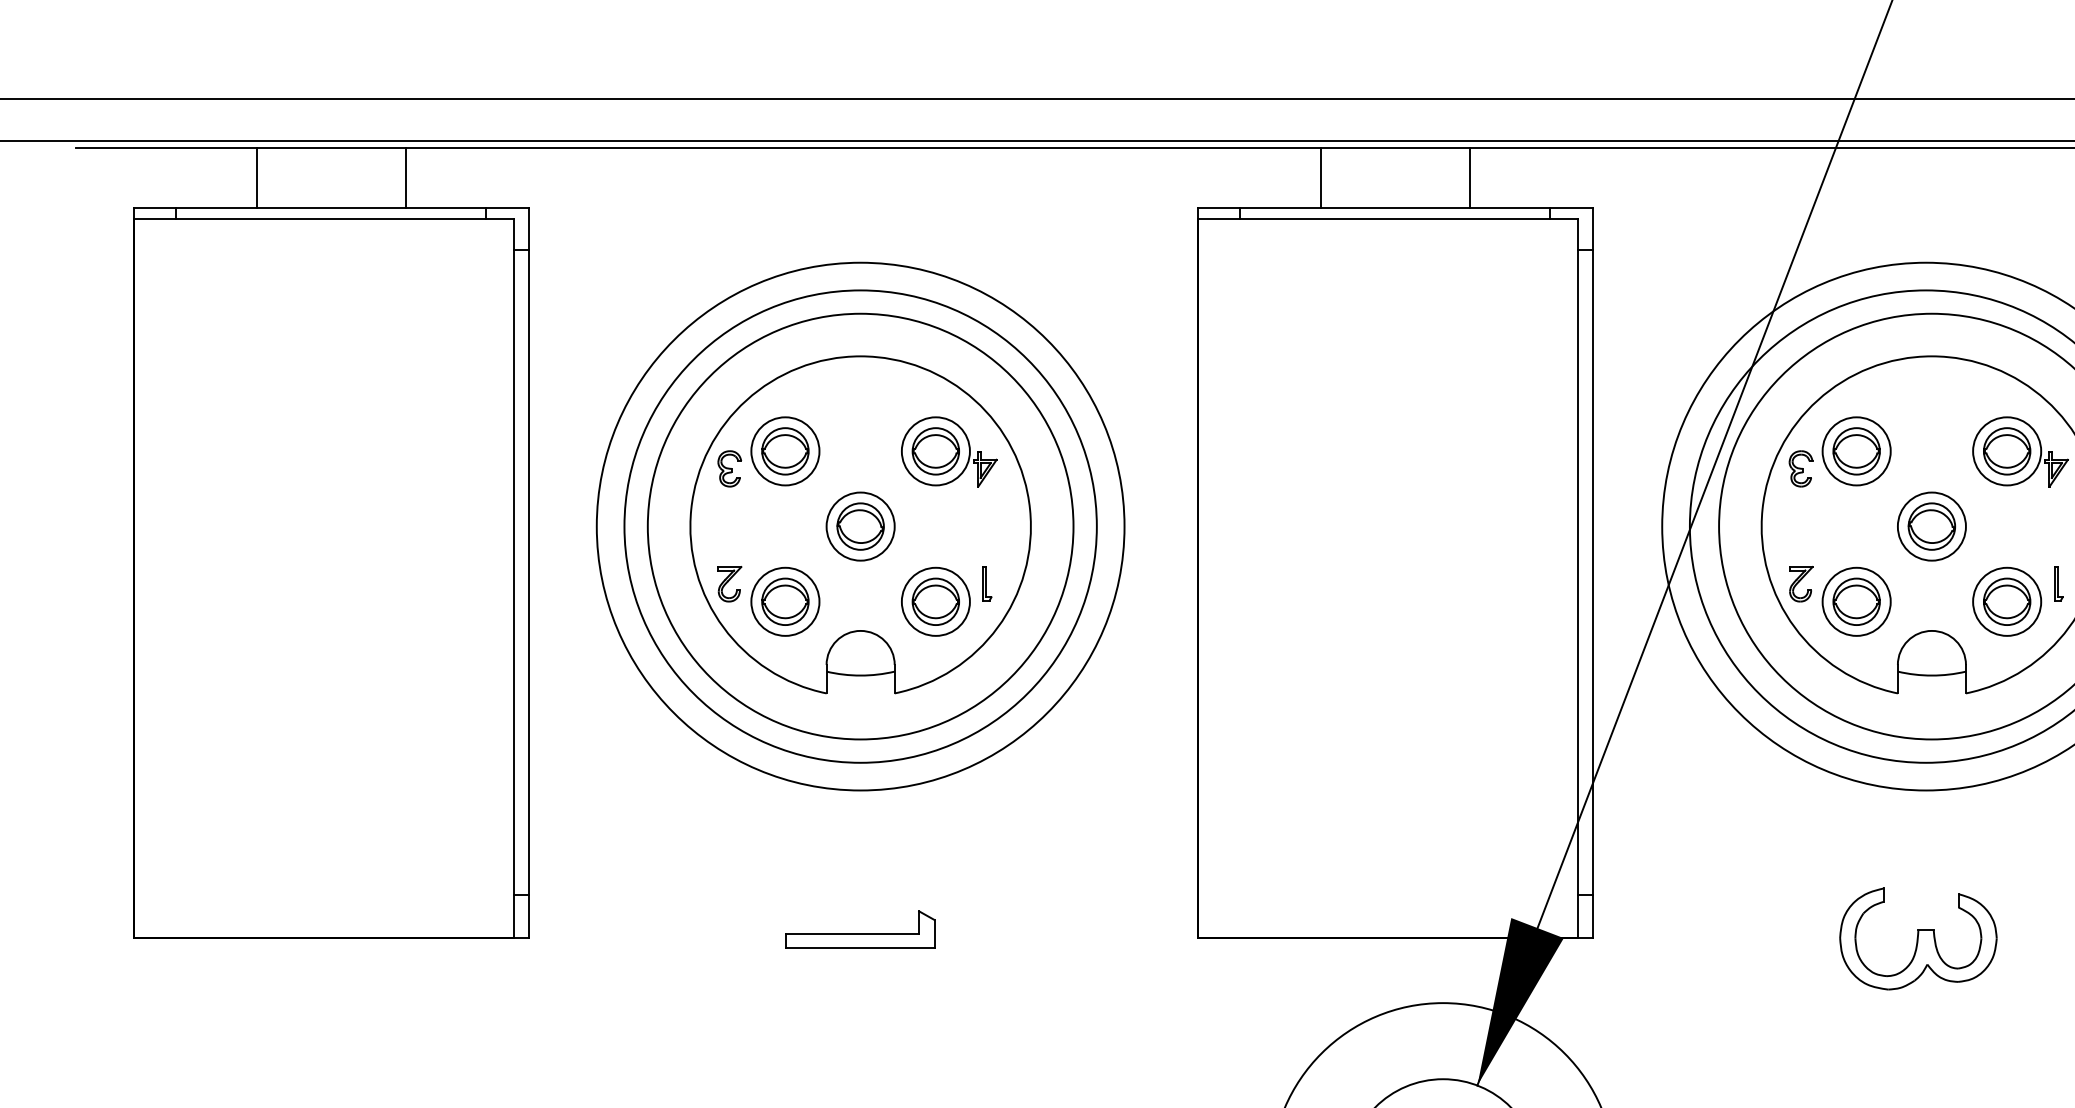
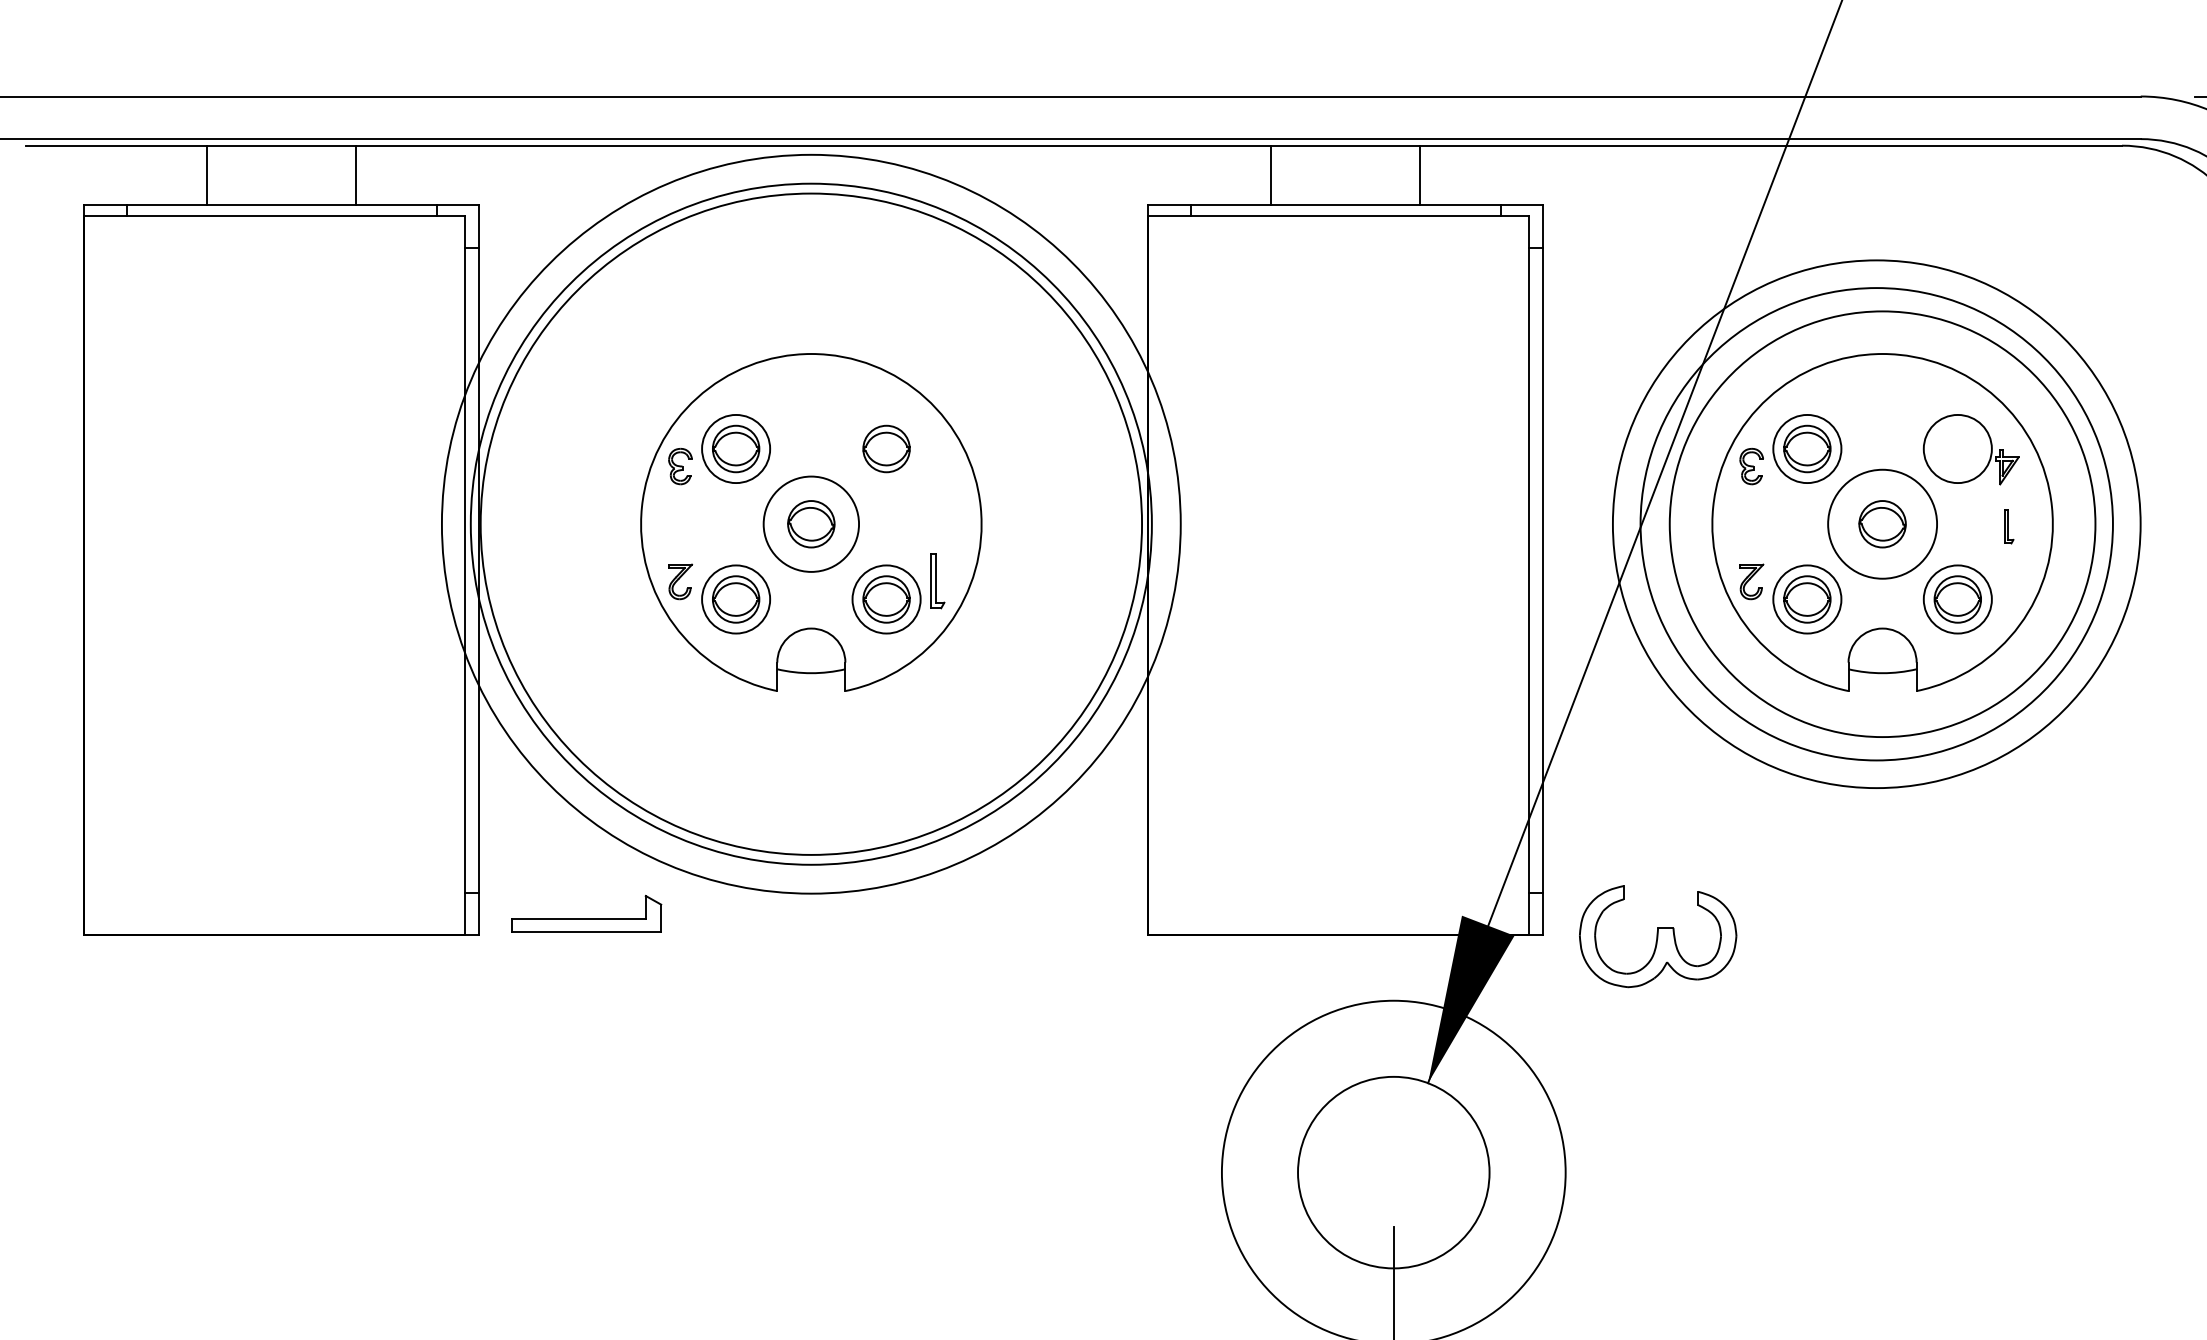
part: (2006, 450) -> (1957, 448), removed
part: (948, 451) -> (899, 449), removed
circle: (860, 526) -> (811, 524), size x1.4
circle: (860, 526) -> (811, 524), size x1.4
circle: (860, 526) -> (811, 524), size x1.4
circle: (860, 526) -> (811, 524), size x1.6
circle: (1931, 526) -> (1882, 524), size x1.6
part: (987, 583) -> (938, 581), size x1.6
part: (2058, 583) -> (2009, 526), moved
part: (859, 928) -> (586, 913), moved
part: (1918, 938) -> (1658, 936), moved

